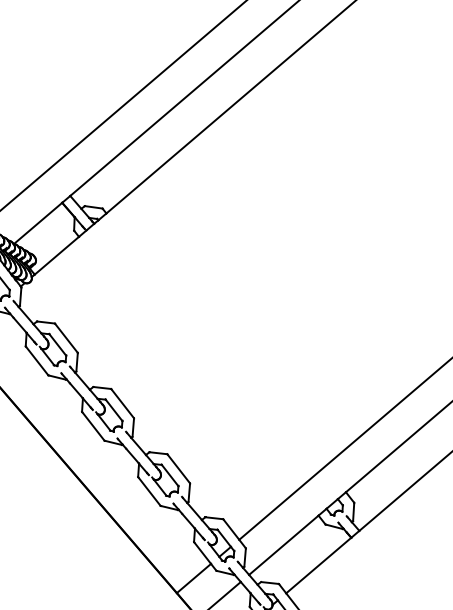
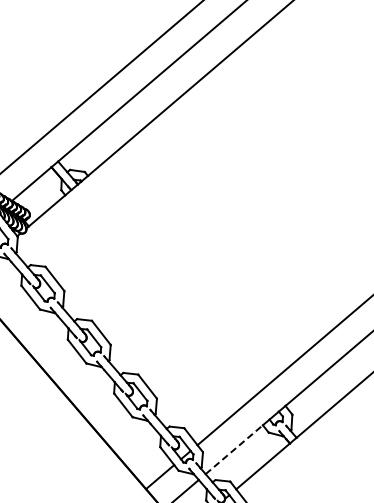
line: (284, 545) -> (234, 449), solid -> dashed

